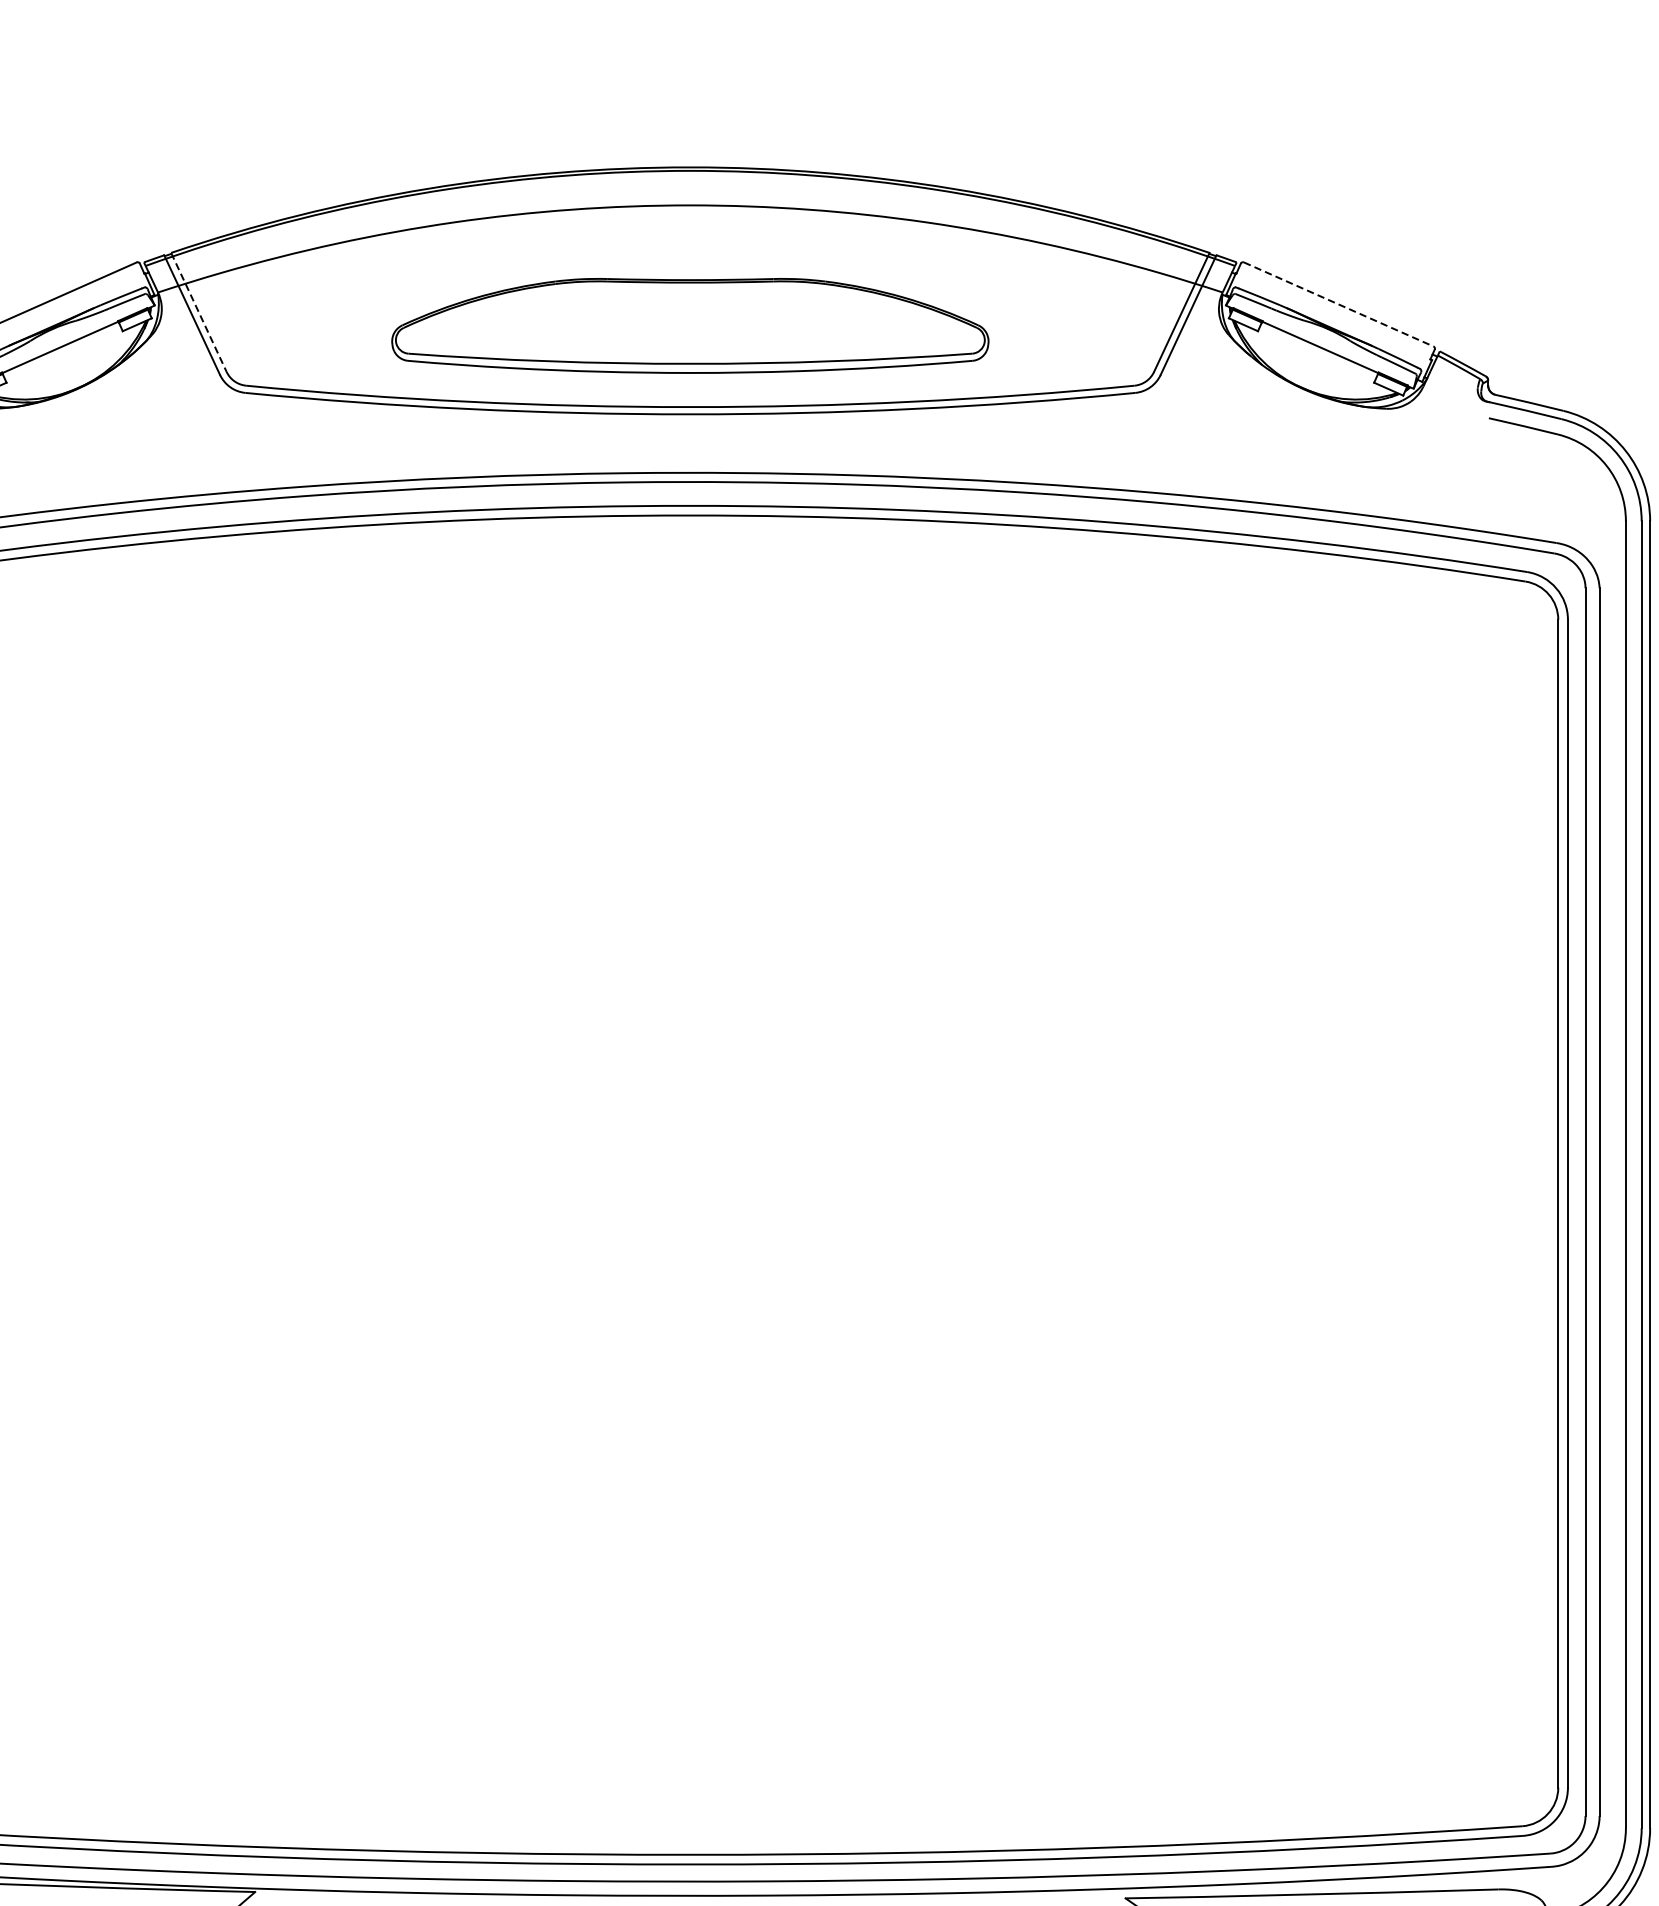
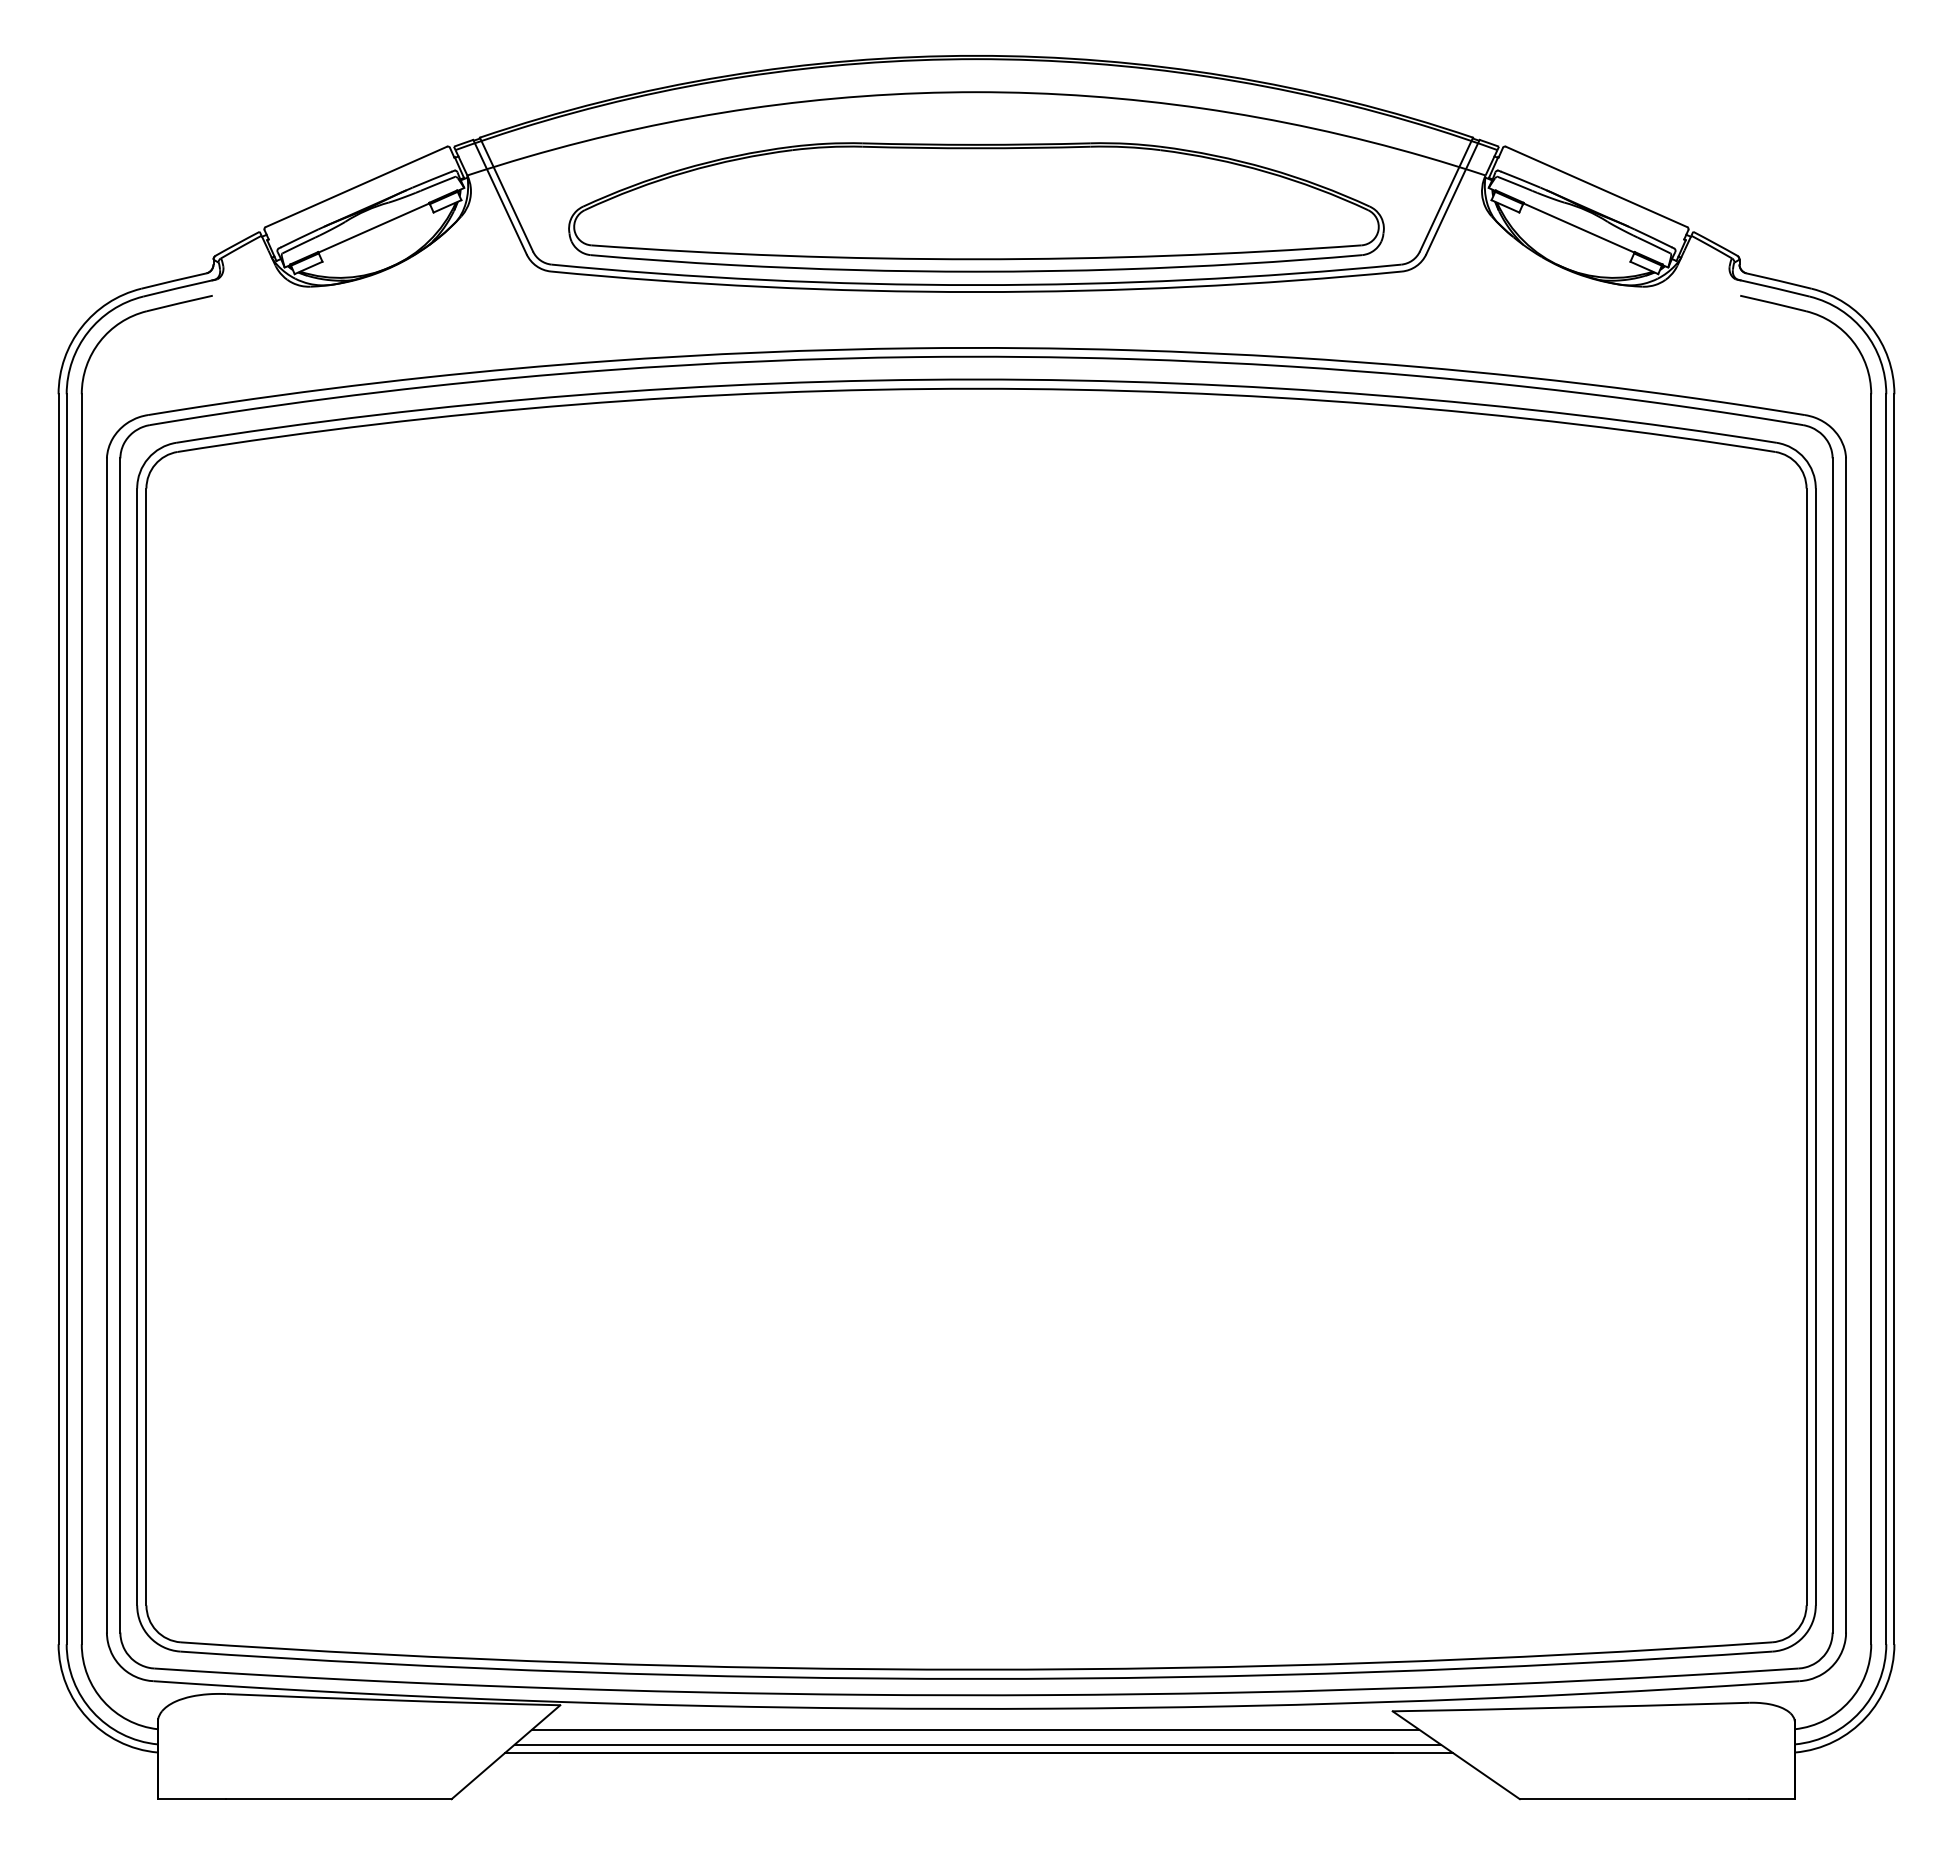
line: (1339, 305) -> (1597, 187), dashed -> solid
line: (198, 312) -> (506, 194), dashed -> solid
part: (690, 325) -> (976, 207), size x1.43

